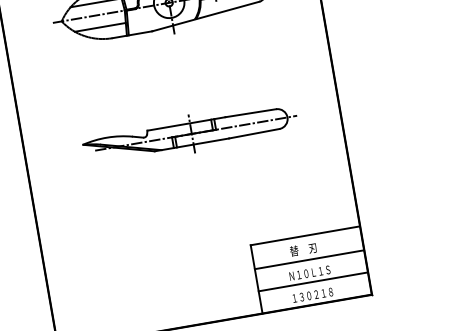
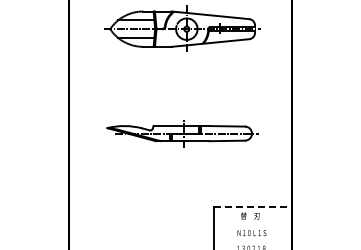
part: (189, 134) -> (182, 133), moved
line: (305, 235) -> (253, 206), solid -> dashed
line: (309, 259) -> (253, 223), removed
line: (313, 281) -> (253, 239), removed

